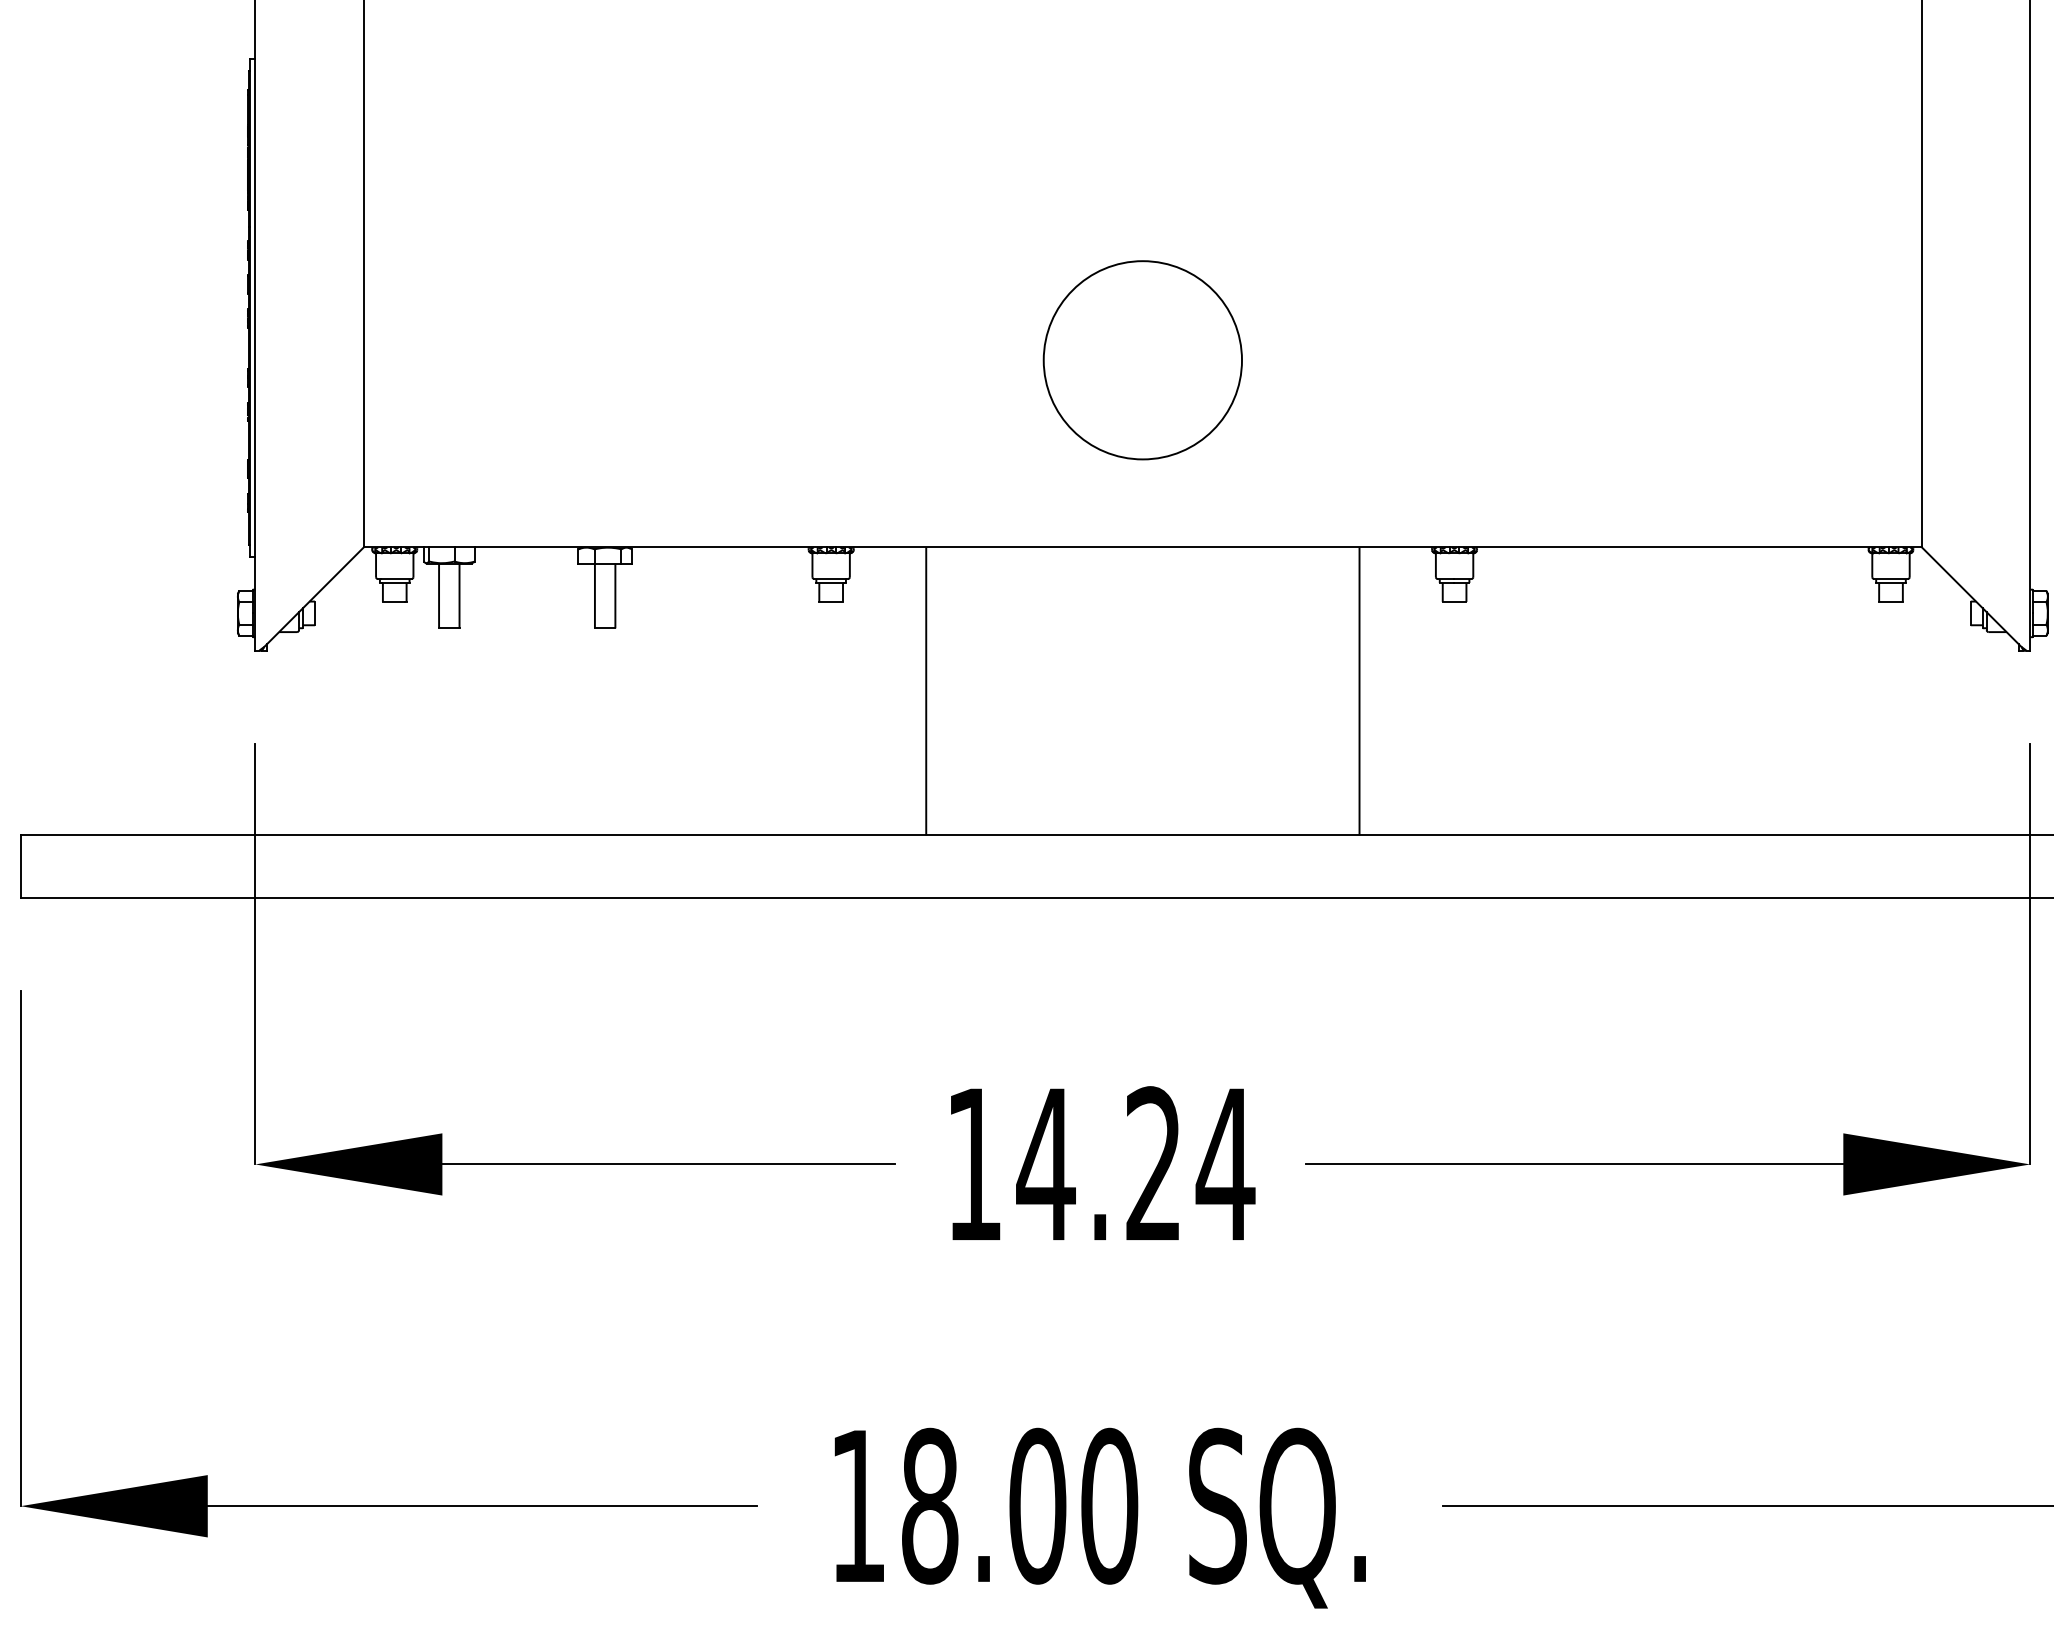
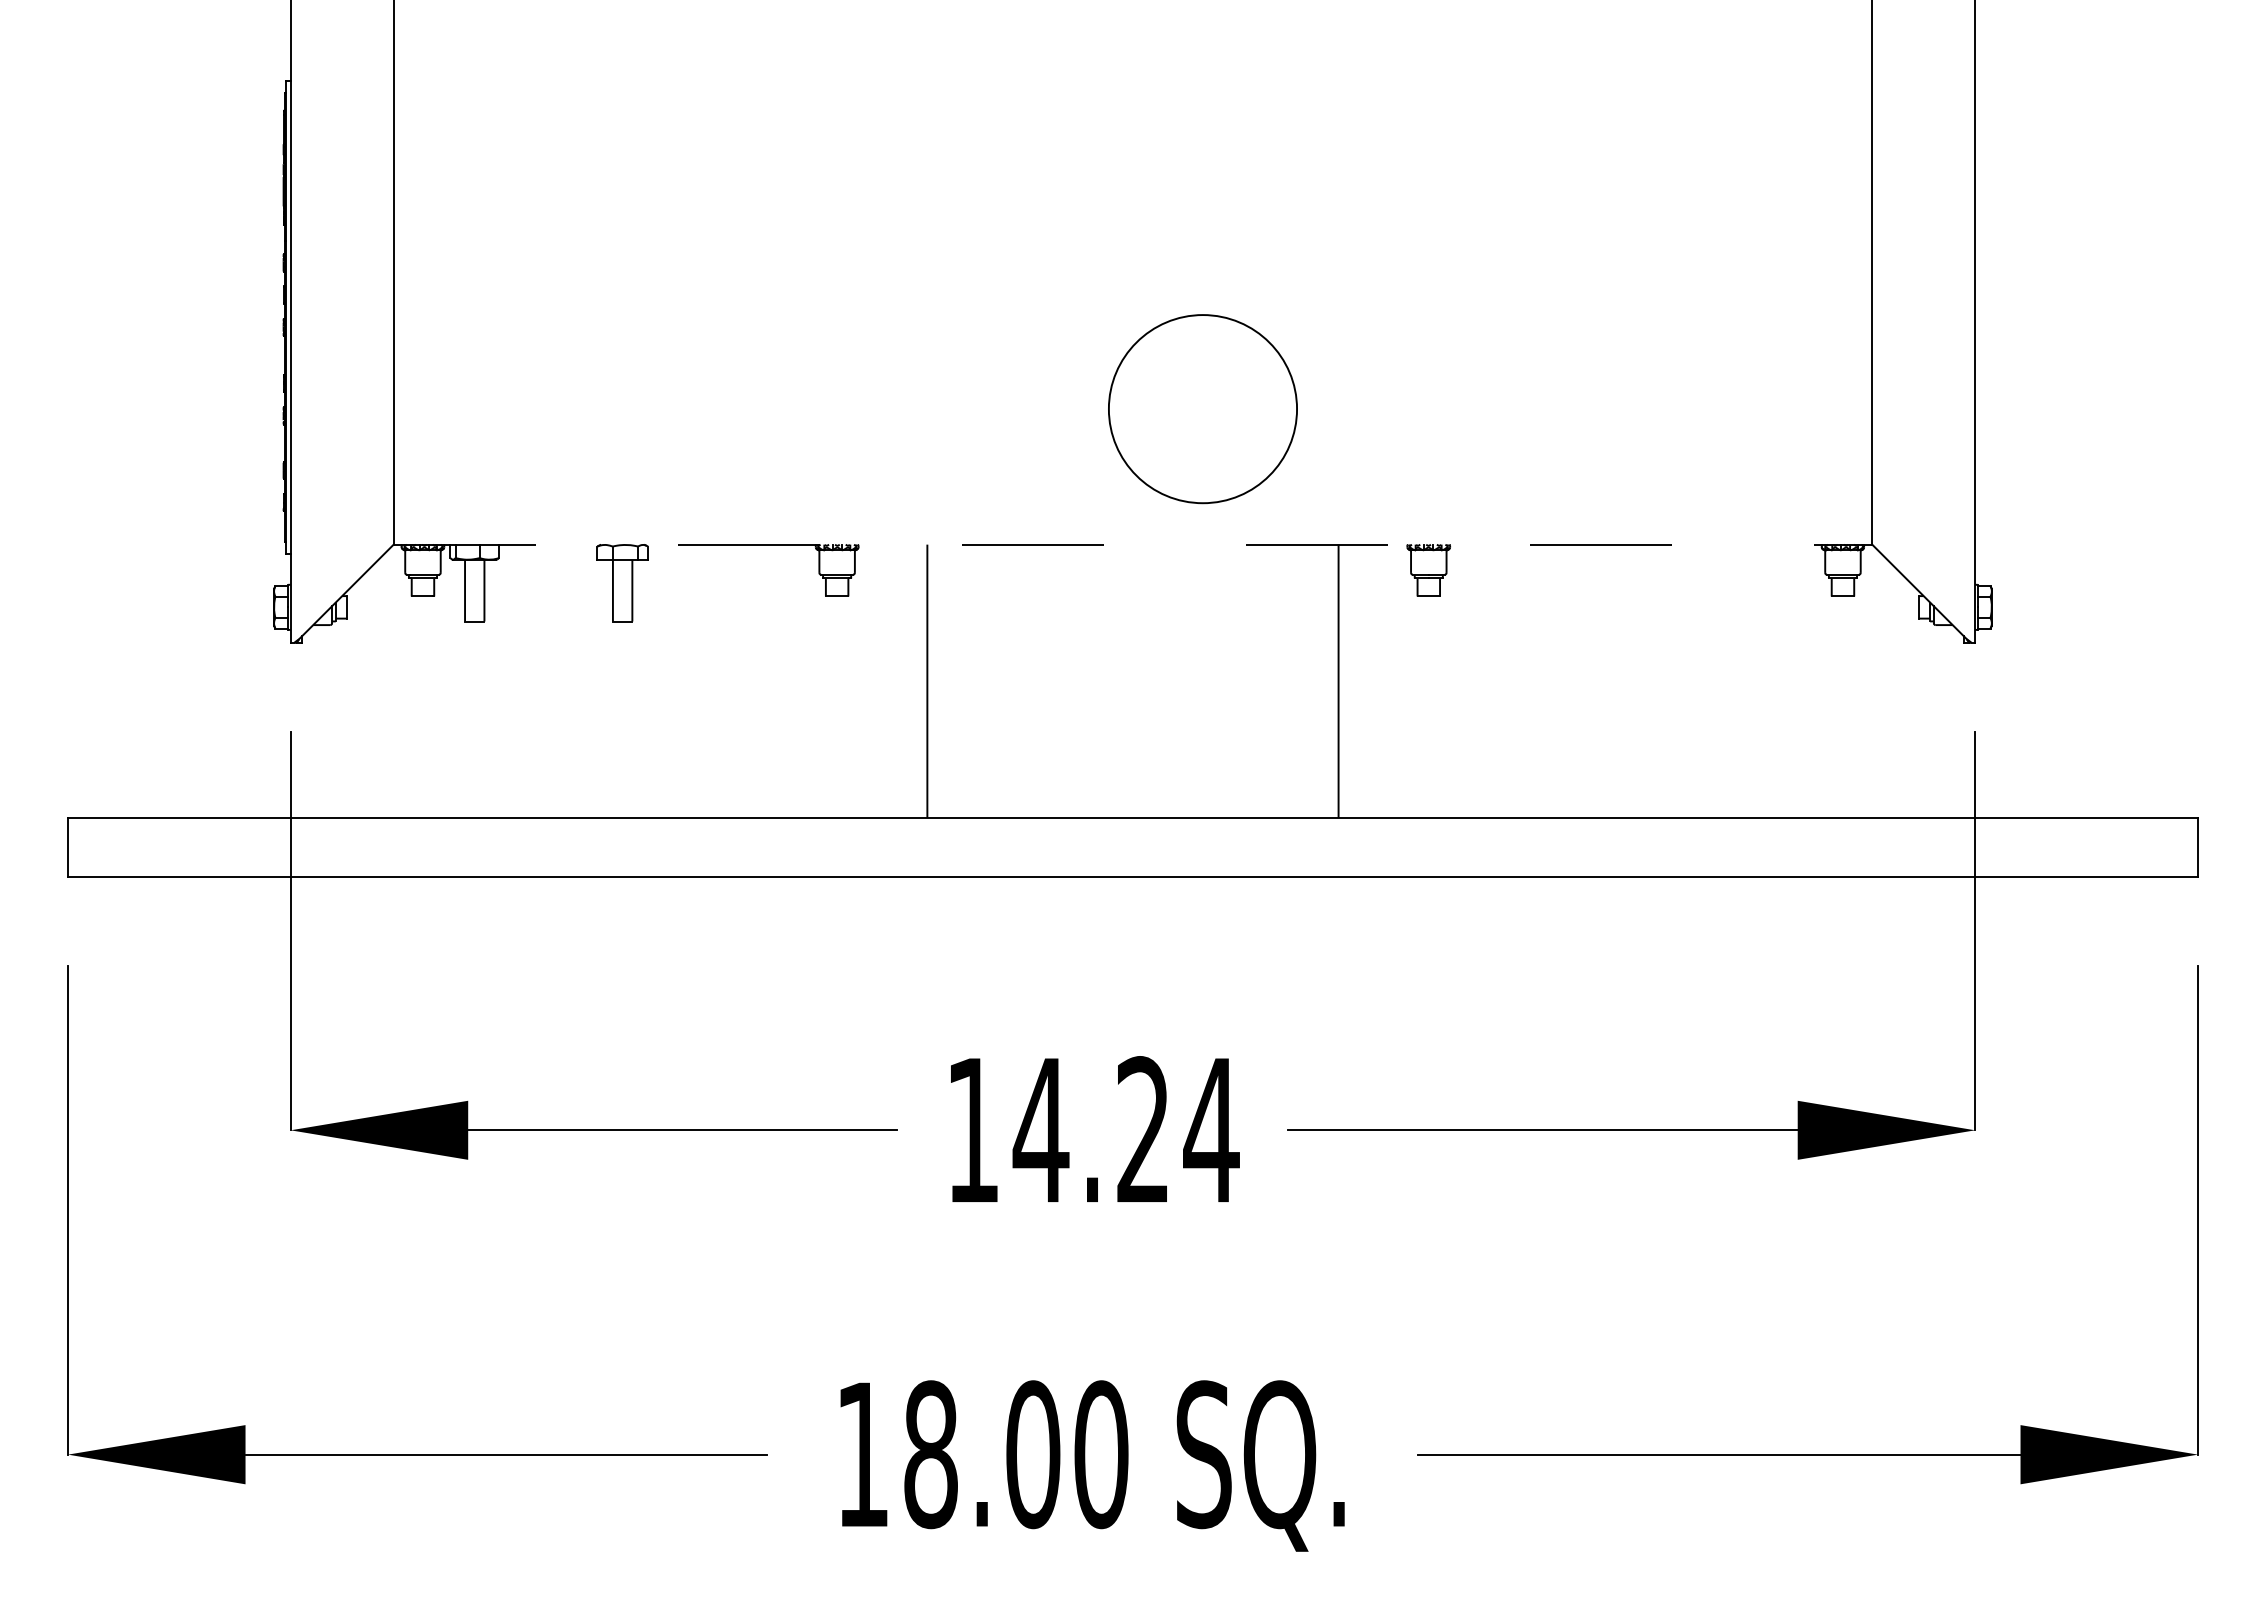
circle: (1142, 360) -> (1202, 409), moved
line: (1143, 547) -> (1133, 544), solid -> dashed

